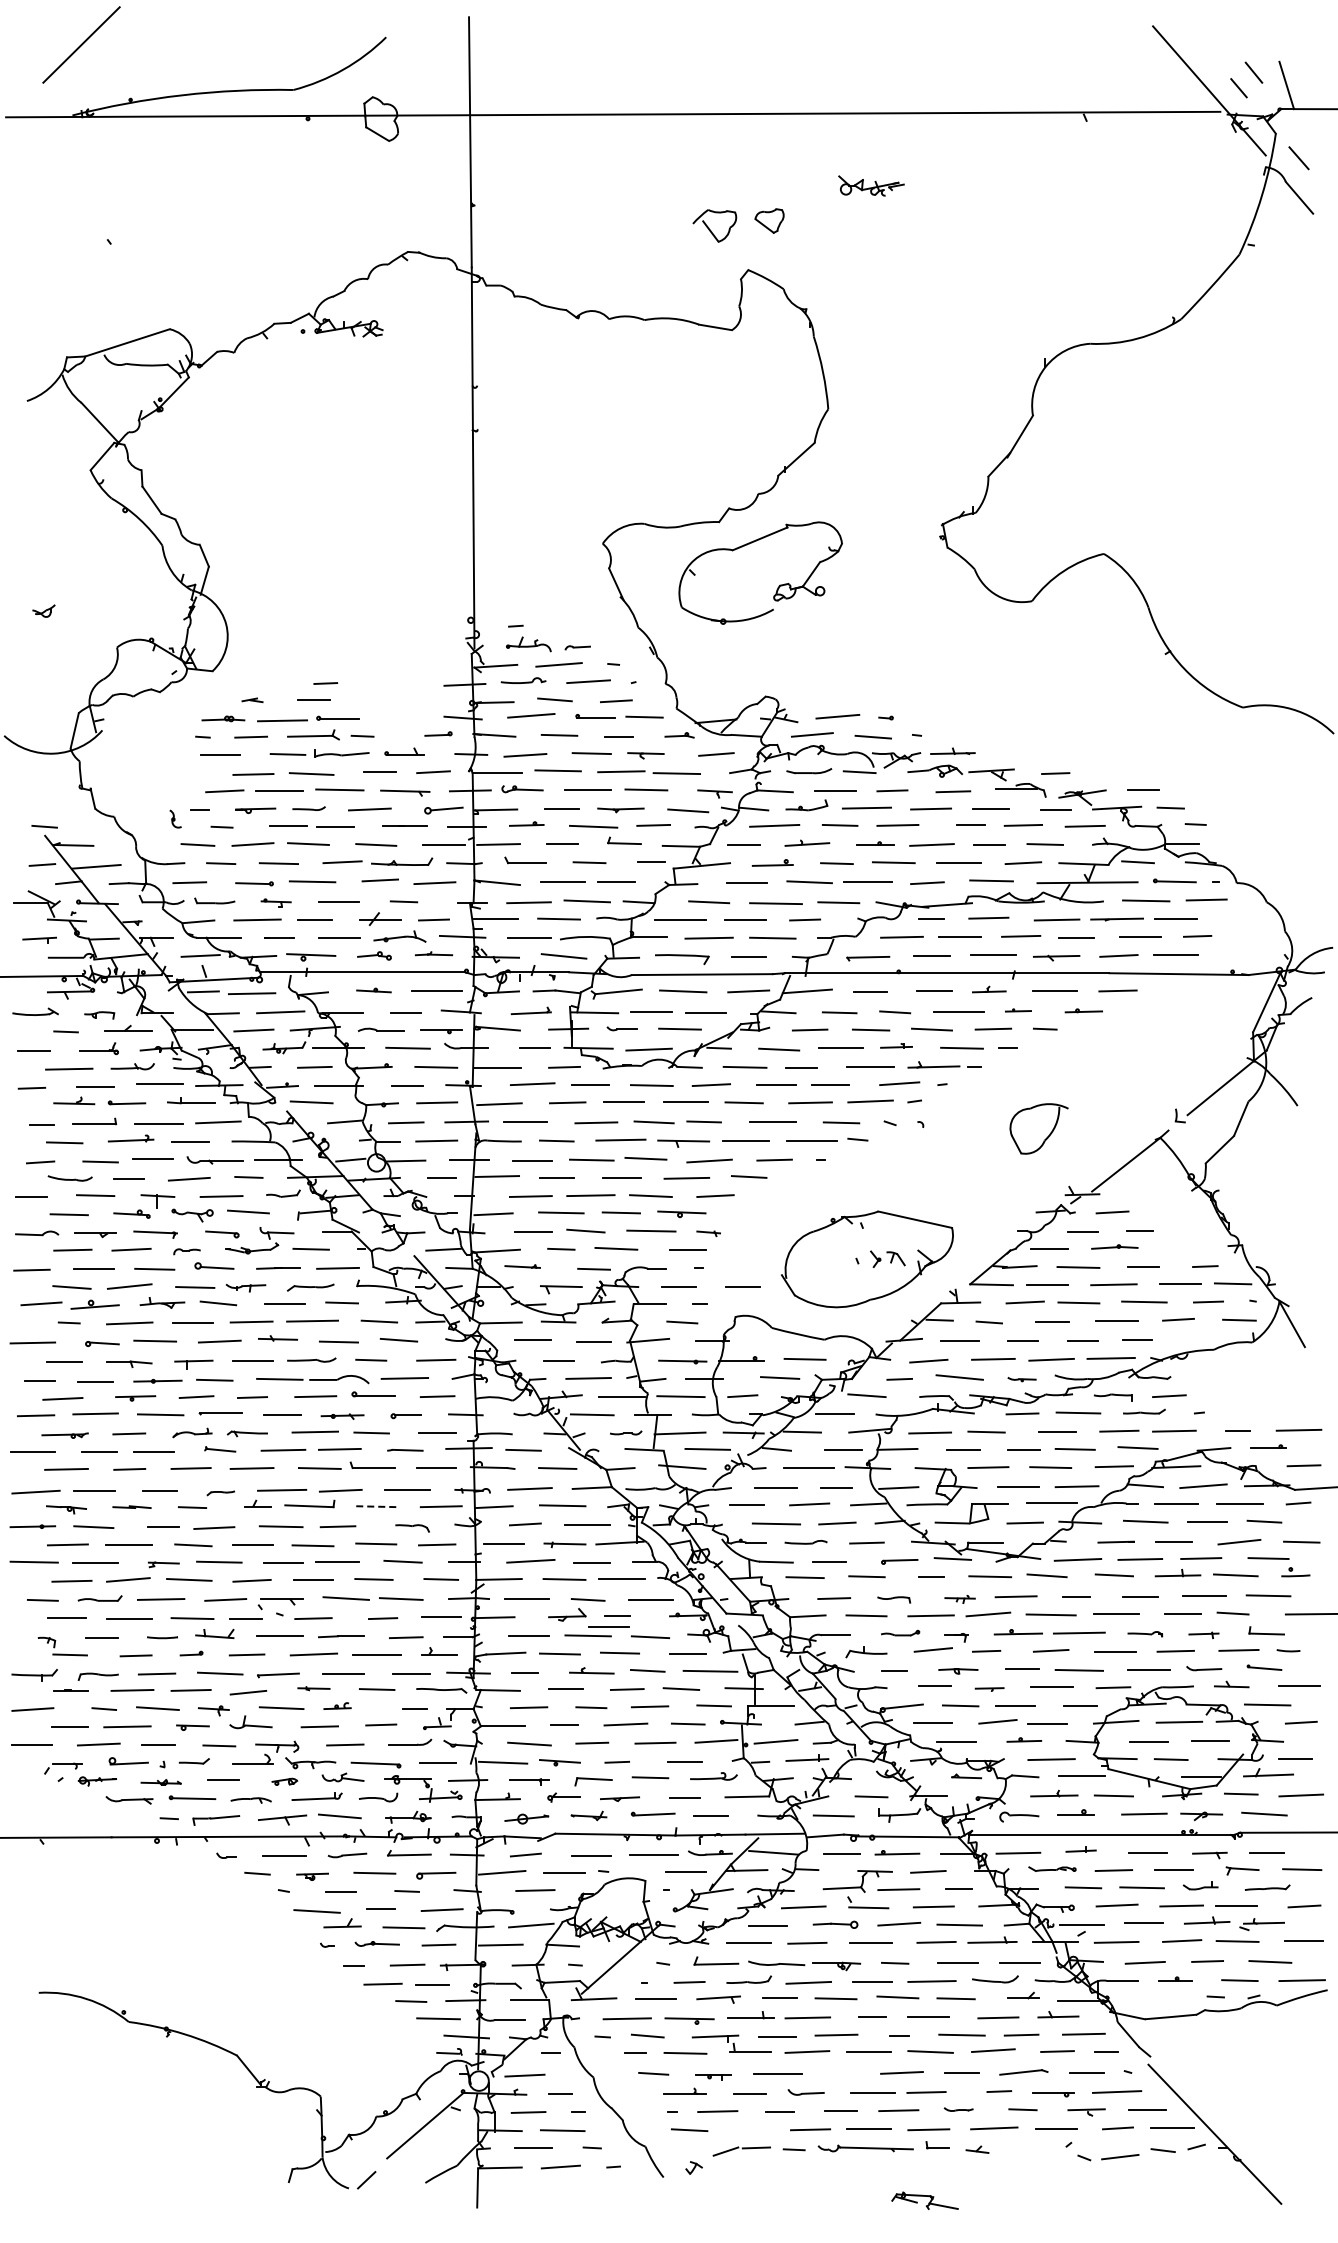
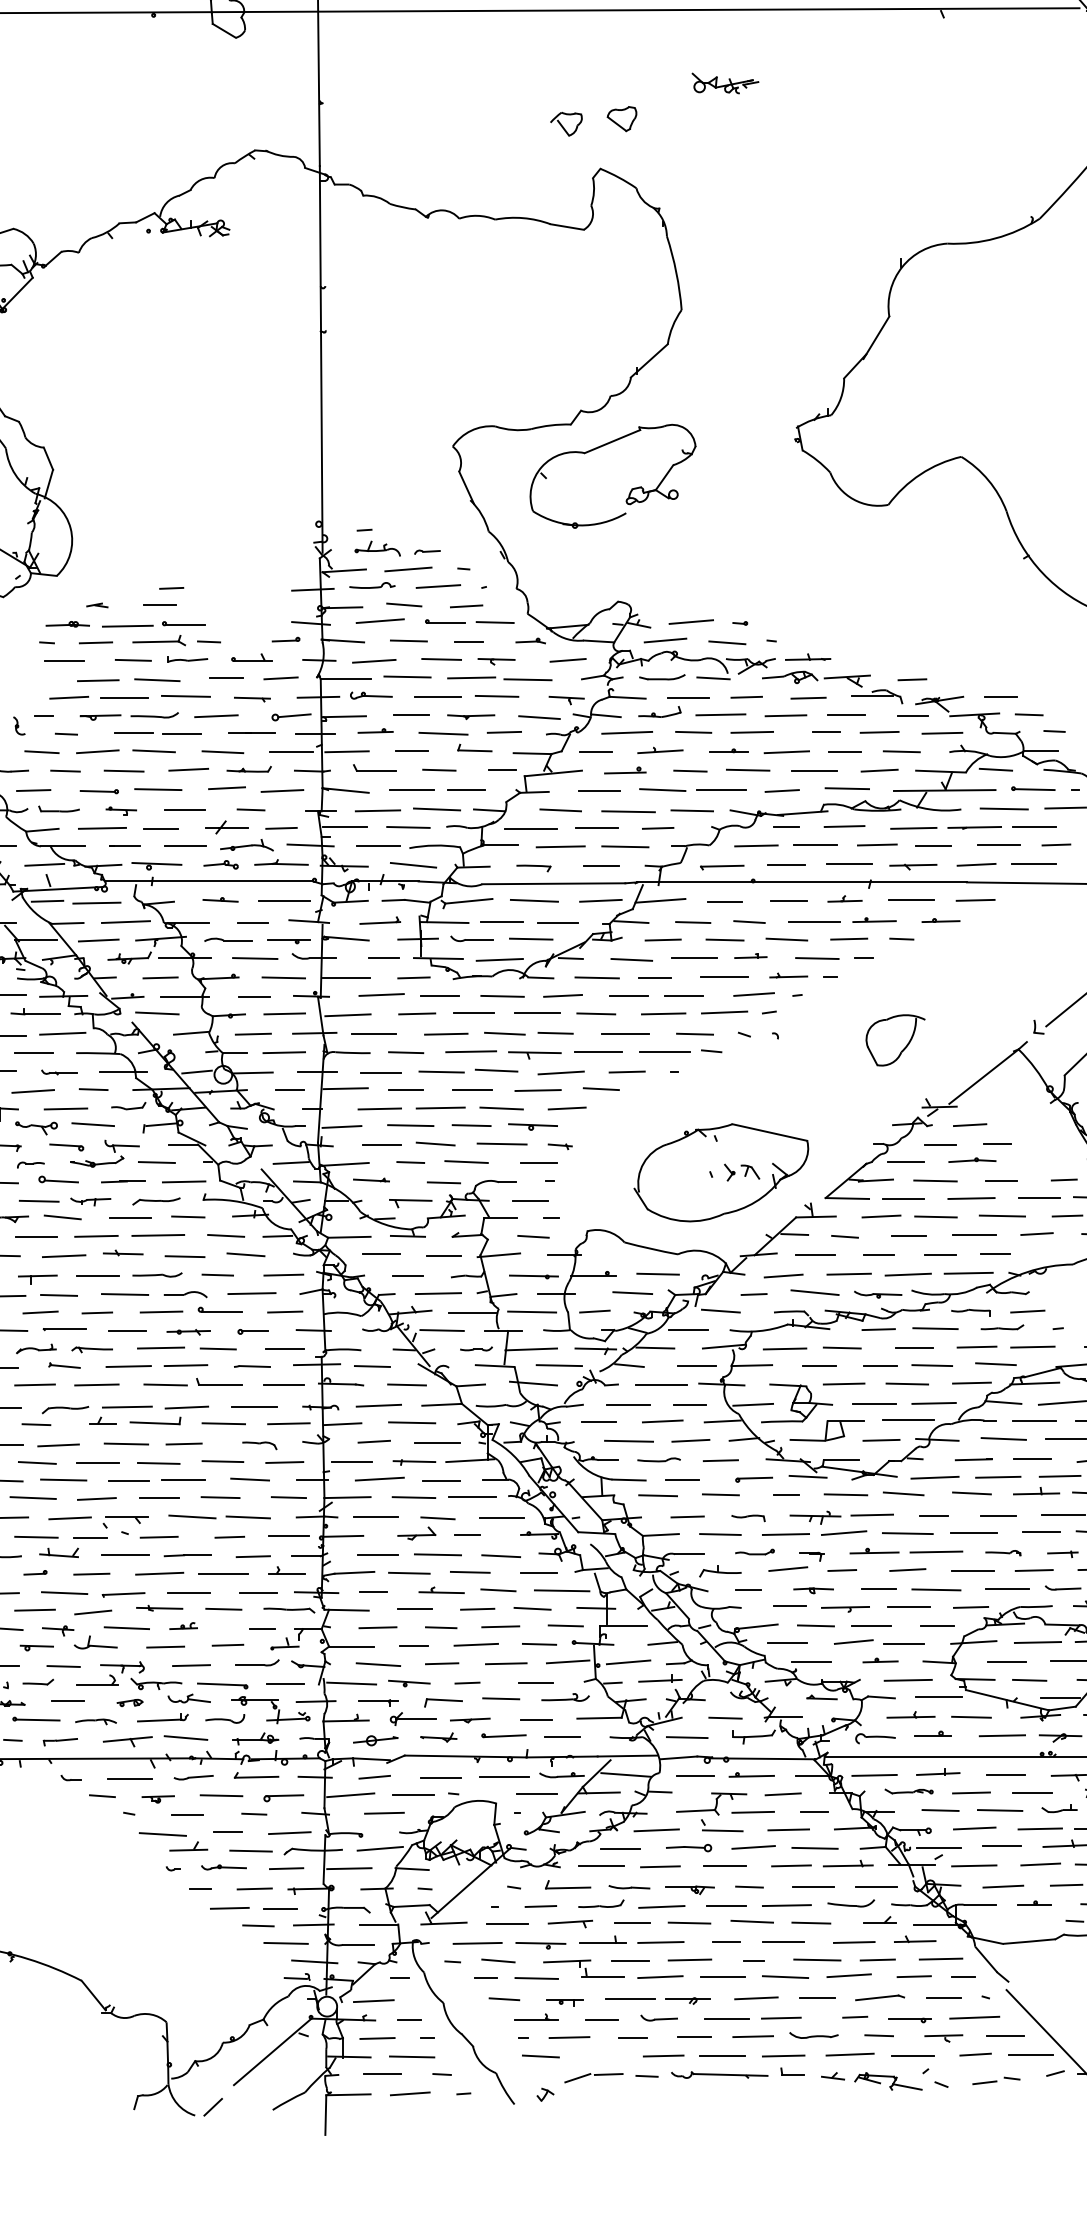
part: (714, 226) -> (566, 124), size x0.71
part: (341, 753) -> (187, 659), size x0.71
part: (405, 792) -> (252, 698), size x0.71
part: (308, 808) -> (154, 715), size x1.43
part: (401, 861) -> (248, 768), size x0.71
part: (433, 953) -> (281, 862), size x1.43
part: (682, 959) -> (533, 868), size x0.62
part: (1018, 1010) -> (874, 920), size x1.67
part: (621, 1028) -> (471, 938), size x1.43
part: (933, 1064) -> (788, 975), size x0.71
part: (215, 1160) -> (59, 1072), size x0.62
line: (742, 1286) -> (594, 1200), removed
part: (339, 1379) -> (185, 1294), size x0.71
part: (1021, 1379) -> (877, 1294), size x1.67
part: (220, 1493) -> (64, 1410), size x1.67
line: (377, 1506) -> (224, 1423), dashed -> solid
part: (959, 1599) -> (814, 1517), size x1.67
line: (608, 1626) -> (458, 1545), removed
part: (313, 1688) -> (159, 1608), size x1.43
part: (989, 1689) -> (845, 1609), size x1.67
part: (563, 1797) -> (412, 1718), size x1.43
part: (215, 1820) -> (59, 1742), size x0.71
part: (1080, 1849) -> (937, 1771), size x1.43
part: (776, 1963) -> (629, 1887), size x0.71
part: (834, 2075) -> (687, 2000), added
part: (958, 2109) -> (813, 2035), size x1.67
part: (1138, 2154) -> (996, 2081), size x0.62
part: (924, 2200) -> (887, 2081), moved

